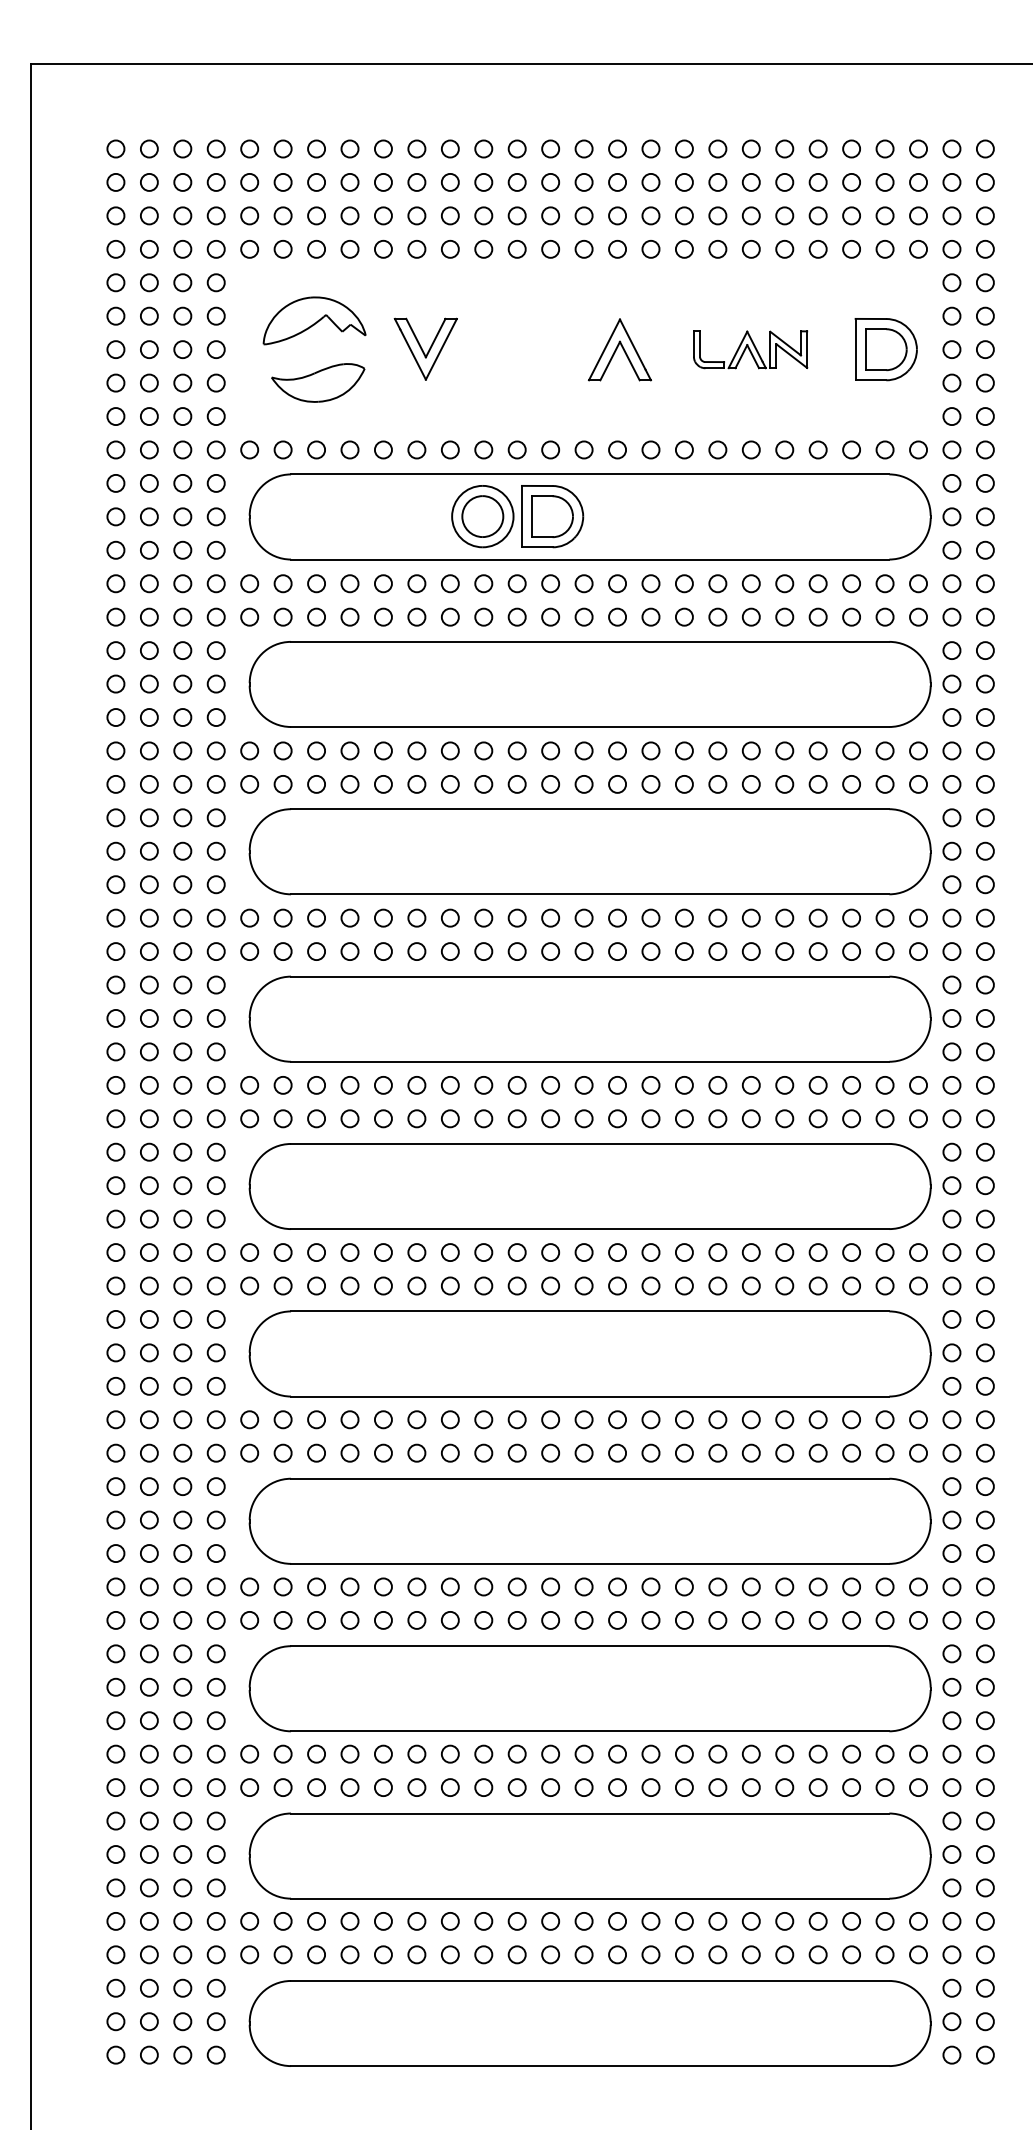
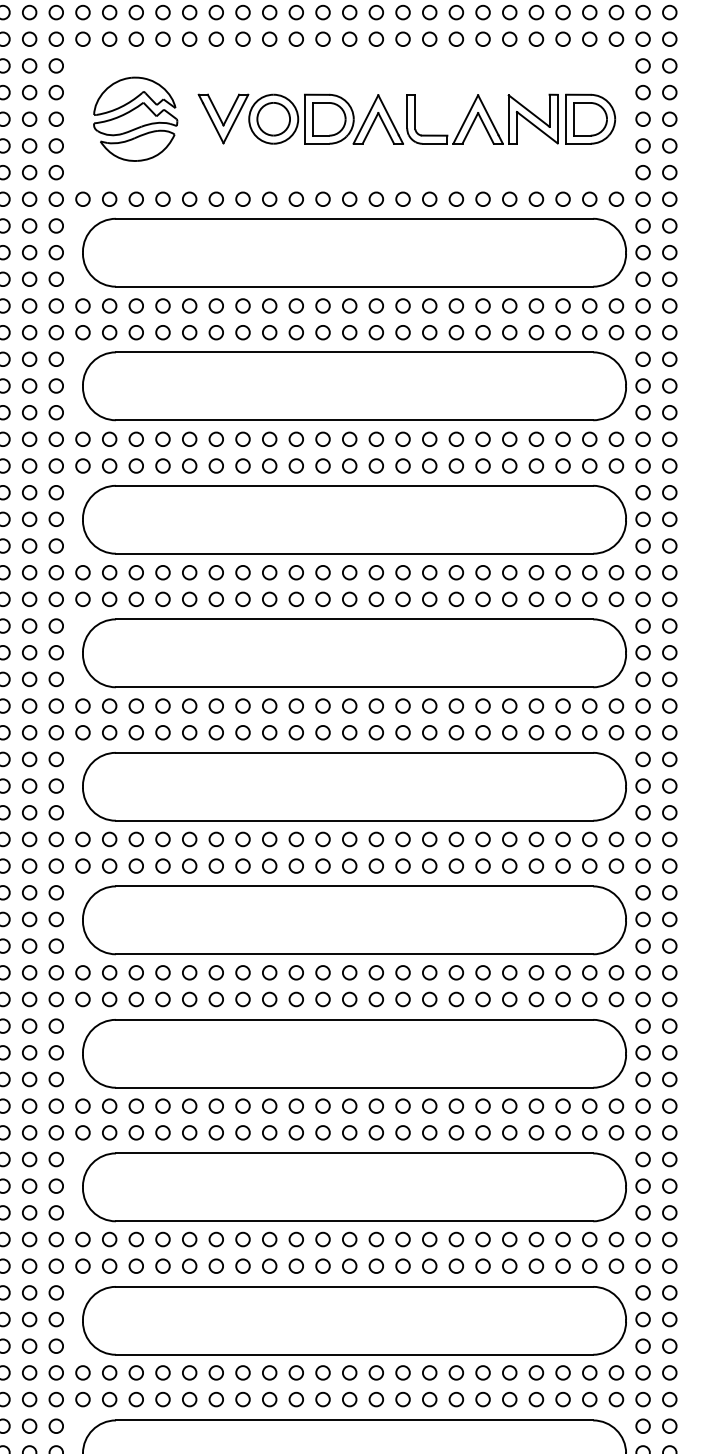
part: (315, 349) -> (135, 119), added
part: (750, 349) -> (482, 119), size x1.67
part: (517, 516) -> (301, 119), moved

